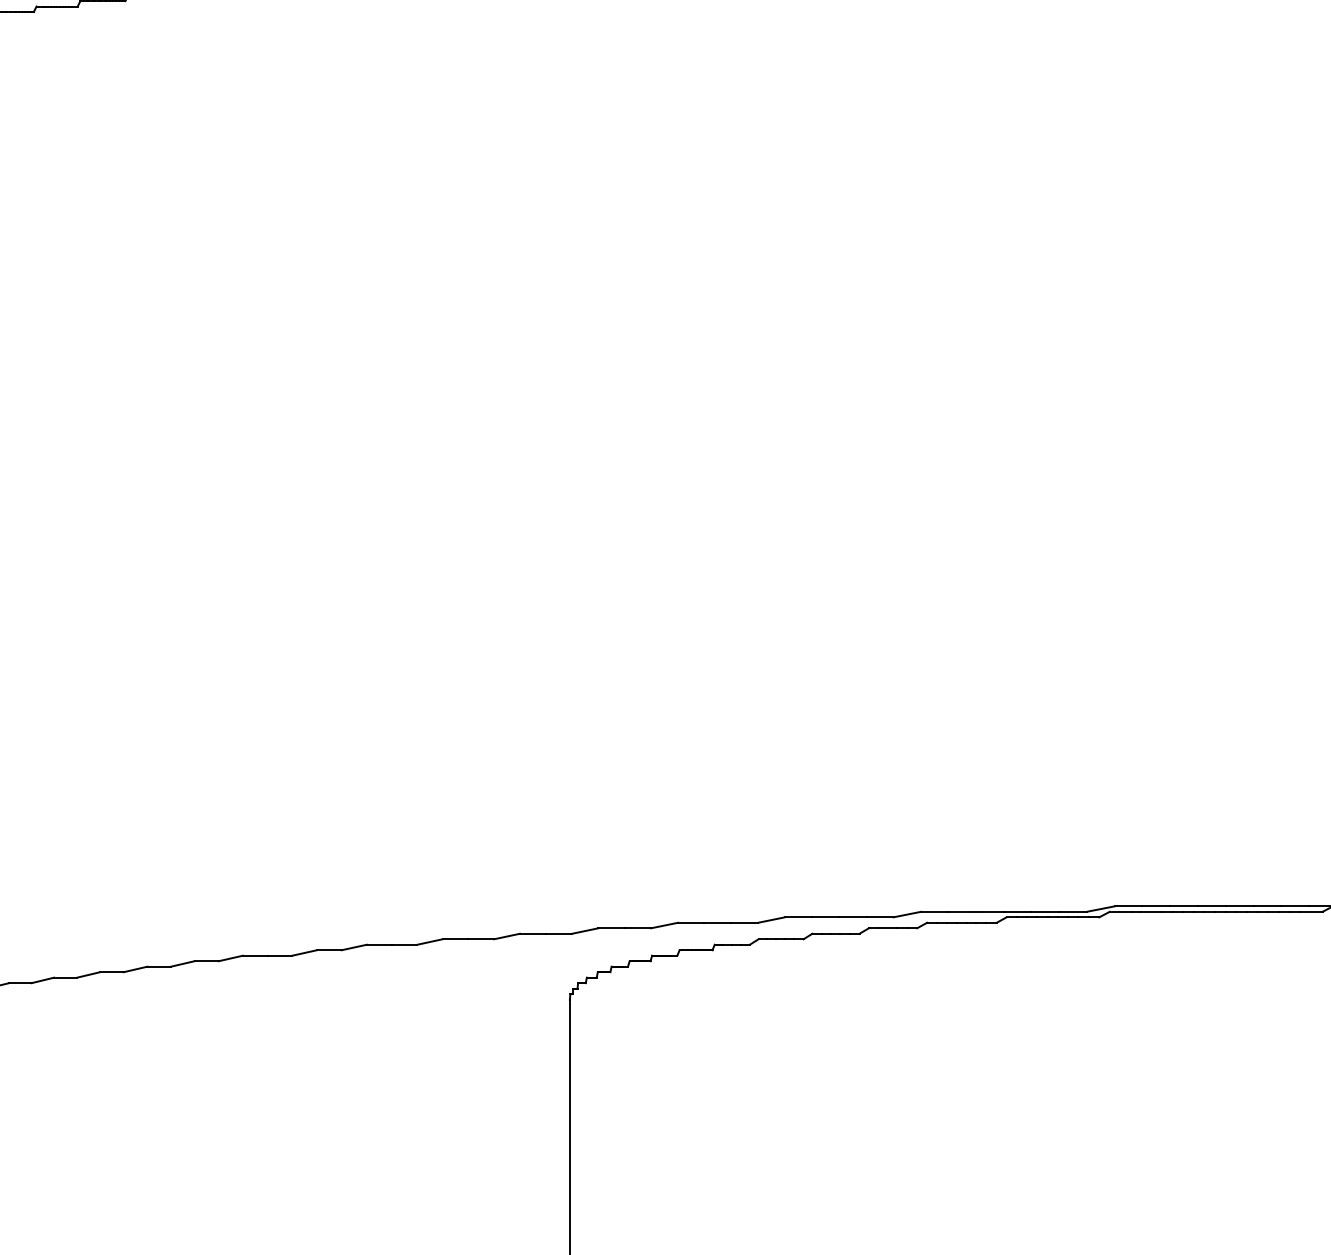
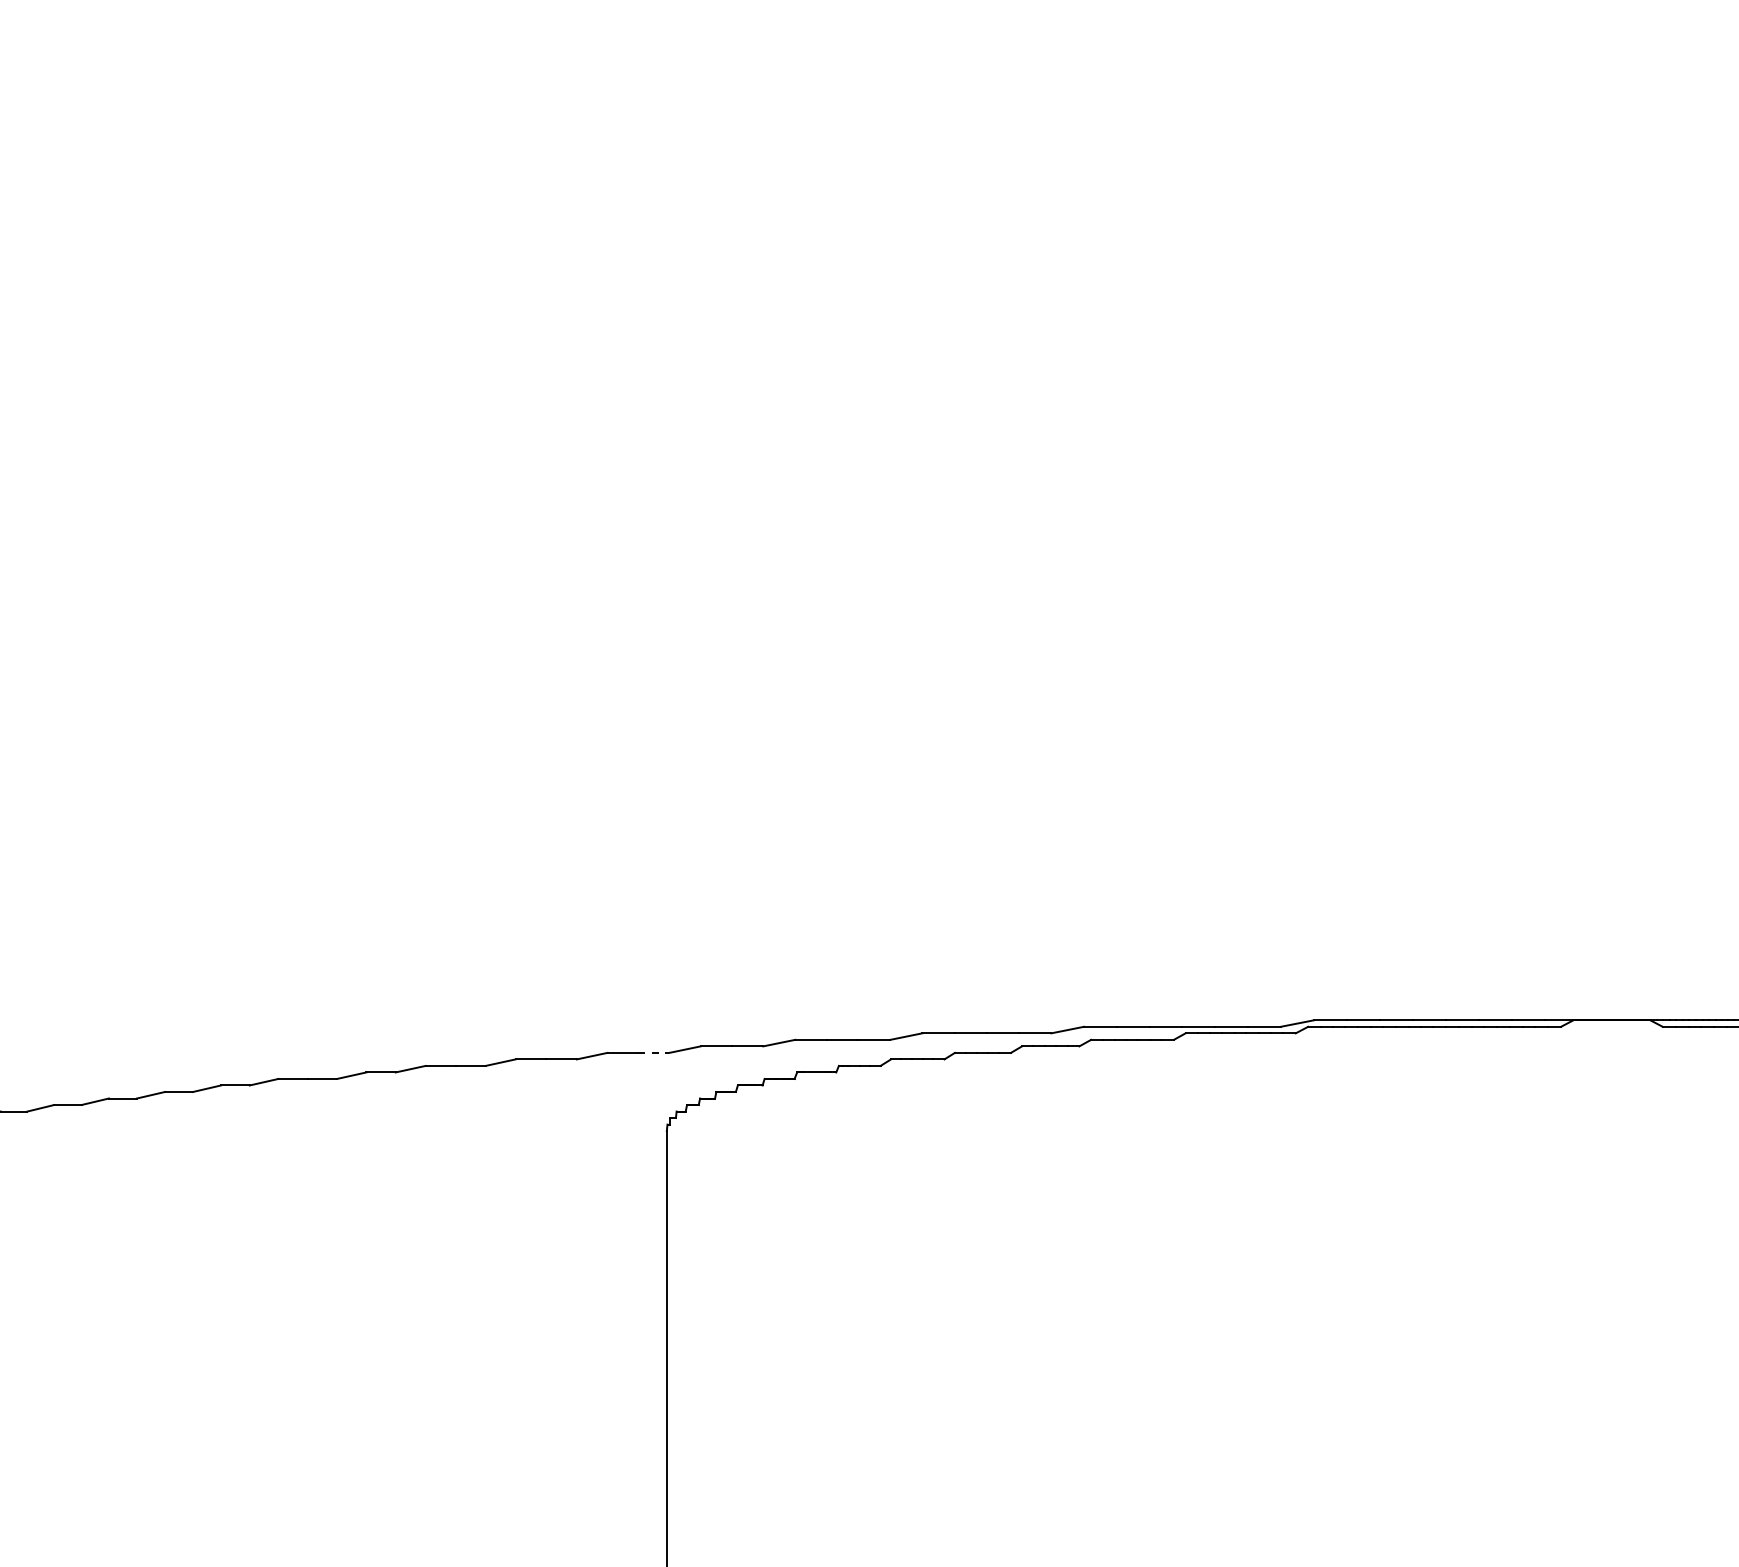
line: (558, 933) -> (653, 1052), solid -> dashed

